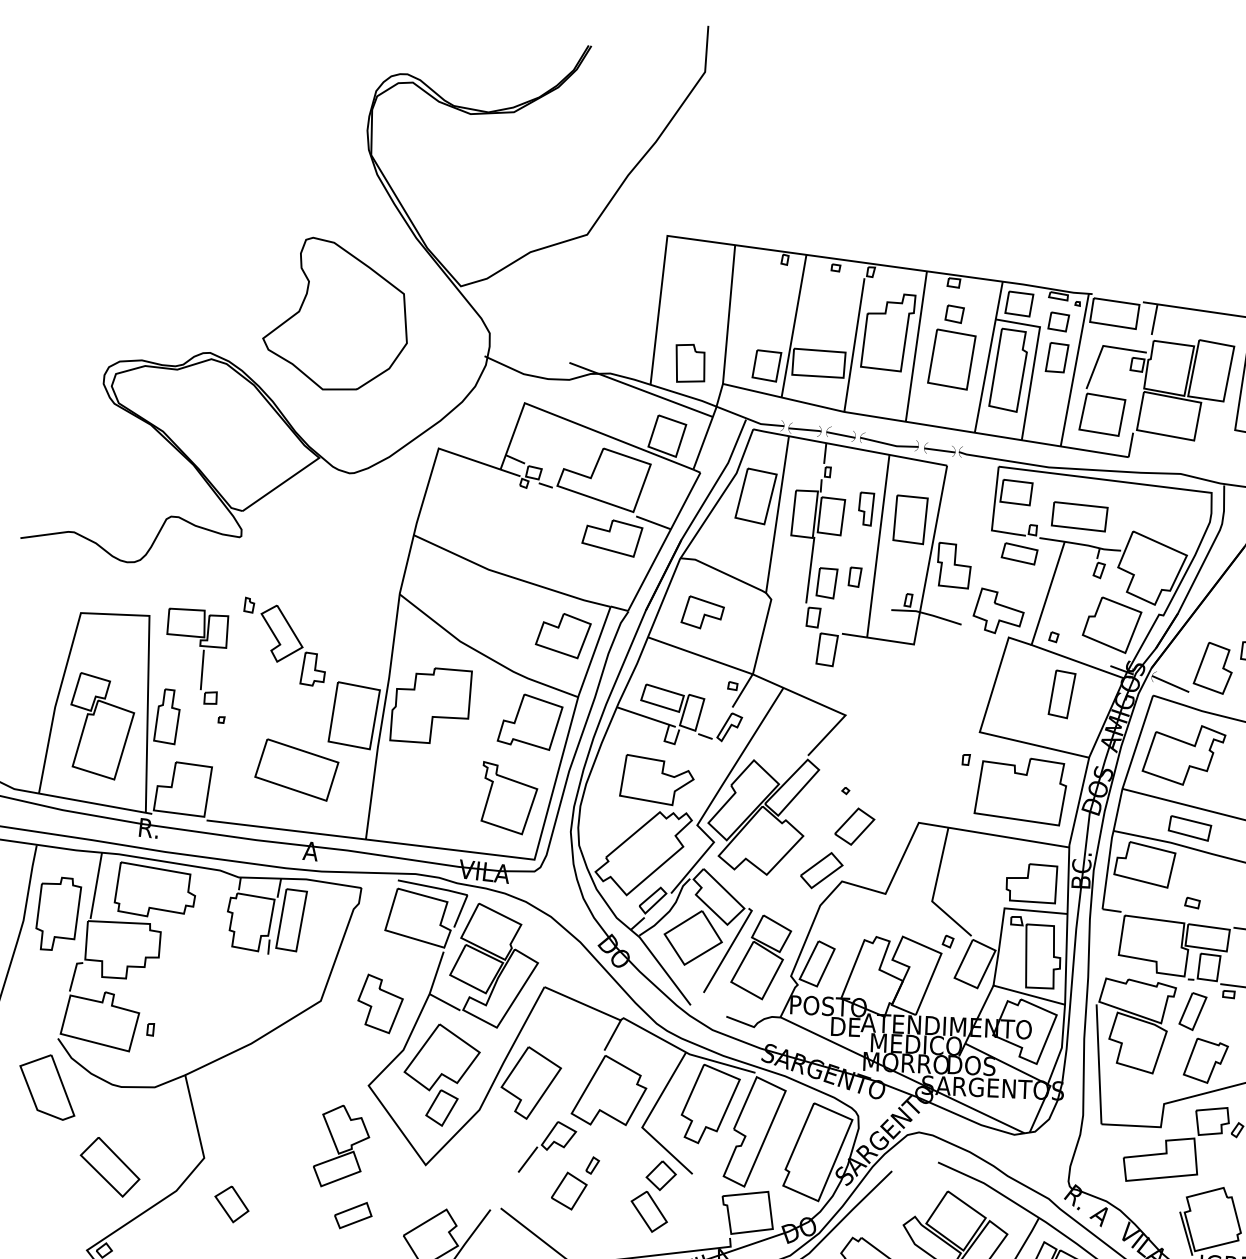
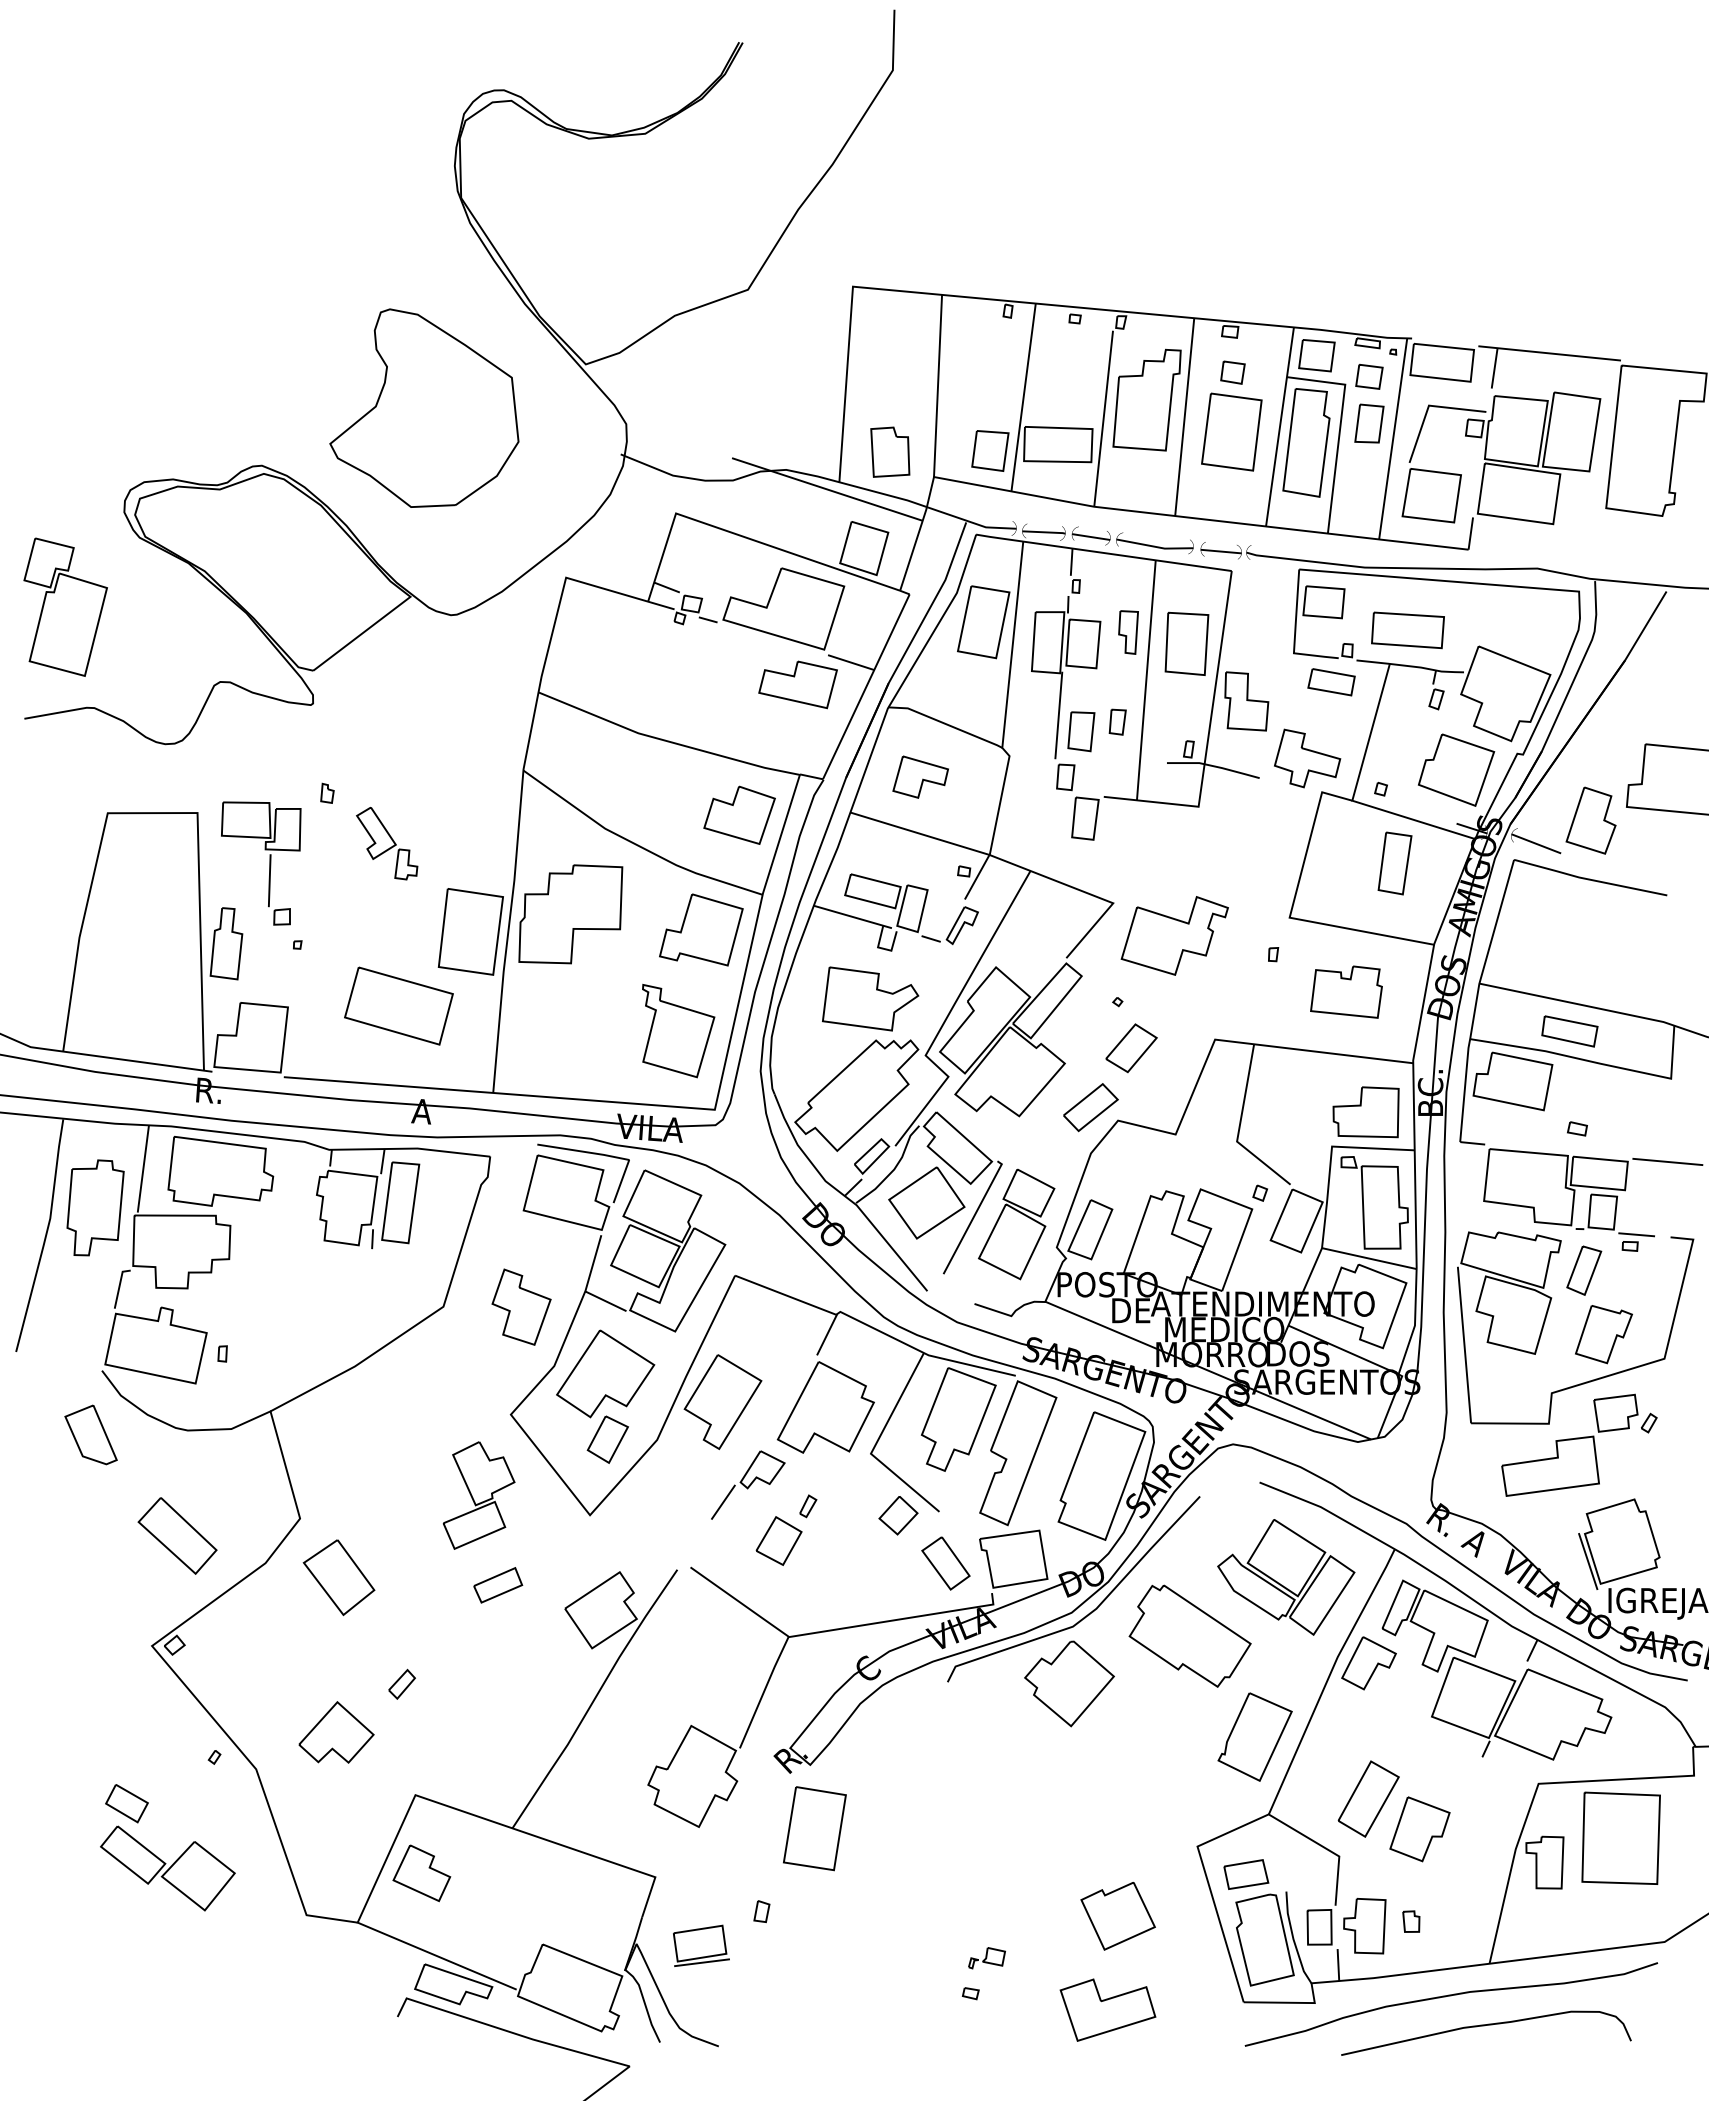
part: (293, 645) -> (387, 843), size x0.7
part: (101, 725) -> (65, 606), moved
part: (1183, 754) -> (1174, 935), moved
part: (1020, 790) -> (1346, 991), size x0.6
part: (47, 1086) -> (90, 1434), size x0.7
part: (231, 1204) -> (338, 1577), size x1.6
part: (648, 1211) -> (945, 1563), moved

